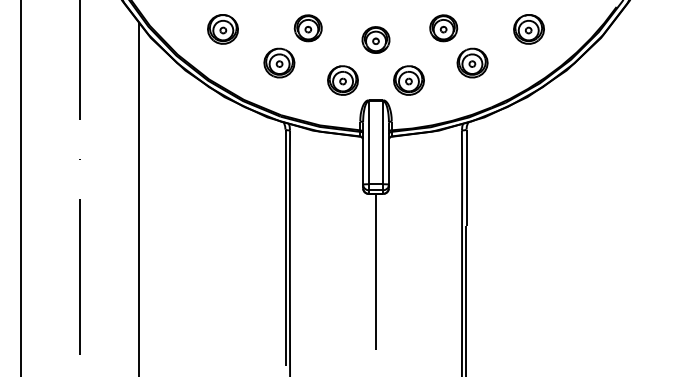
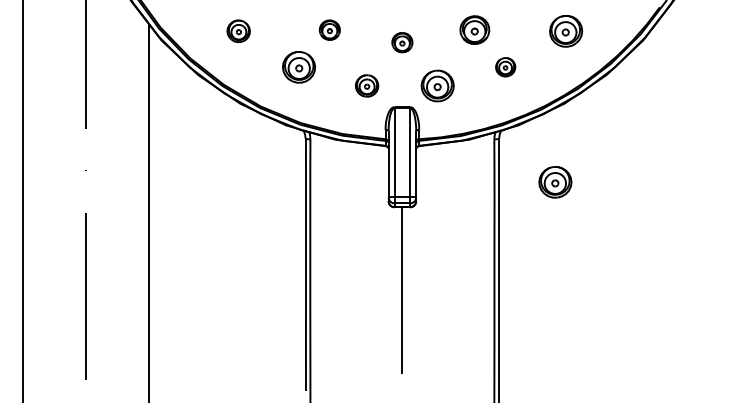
part: (307, 28) -> (329, 30), size x0.7
part: (222, 29) -> (238, 31), size x0.7
part: (375, 39) -> (401, 42), size x0.7
part: (472, 62) -> (505, 66), size x0.6
part: (342, 80) -> (366, 85), size x0.7
part: (518, 170) -> (554, 182), added

